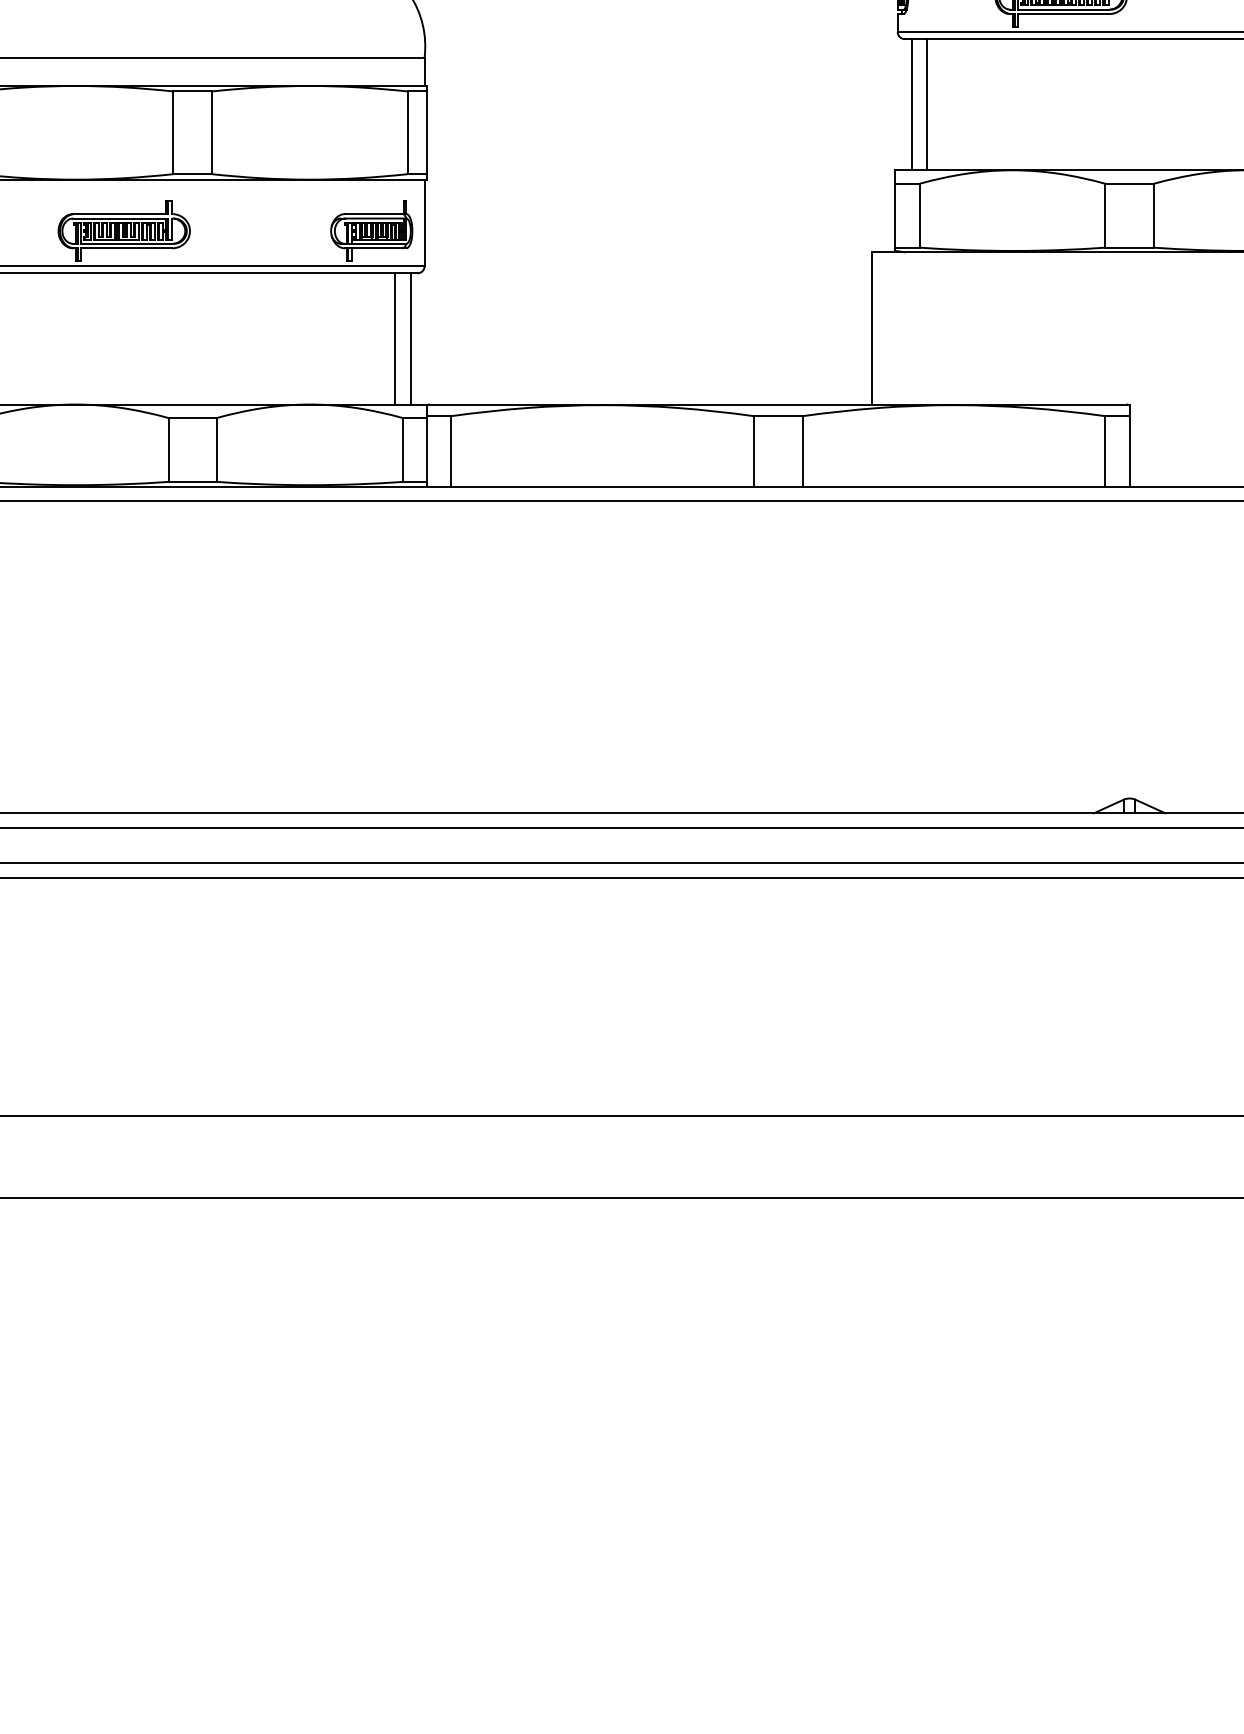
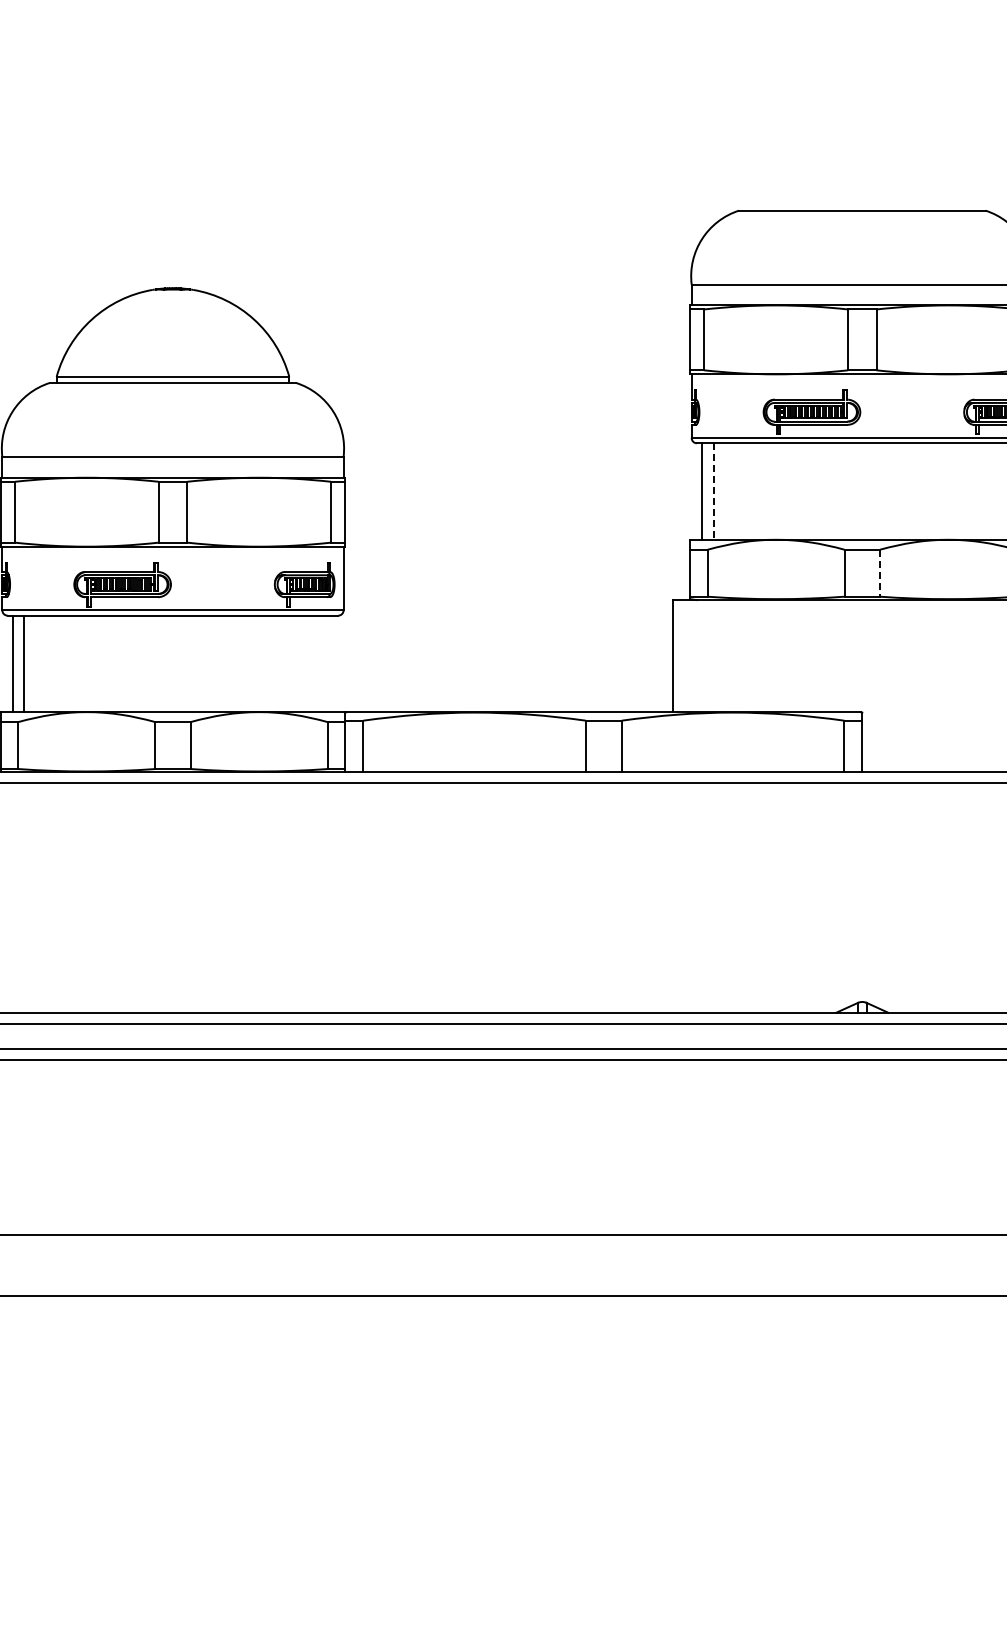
line: (927, 106) -> (713, 492), solid -> dashed
line: (1154, 216) -> (880, 573), solid -> dashed
line: (394, 338) -> (321, 663), removed
line: (410, 338) -> (333, 663), removed

